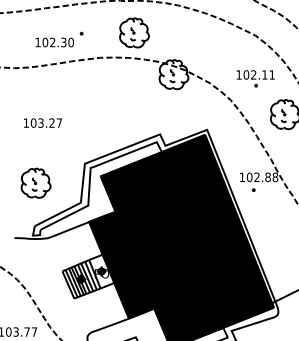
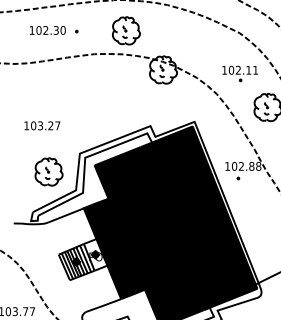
text: (54, 42) -> (47, 30), moved
text: (42, 122) -> (41, 125), moved
part: (35, 182) -> (48, 171), moved

